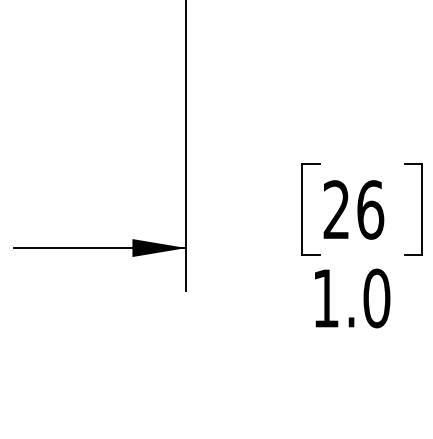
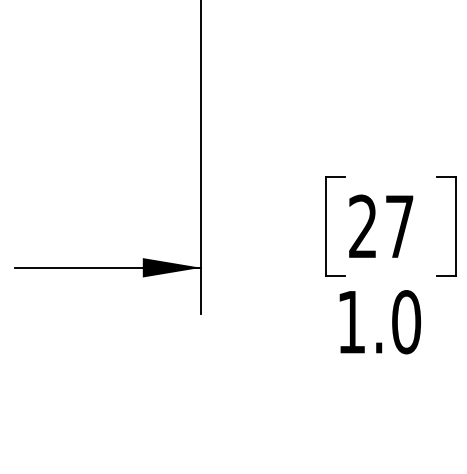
text: (370, 209) -> (399, 226), 26 -> 27

